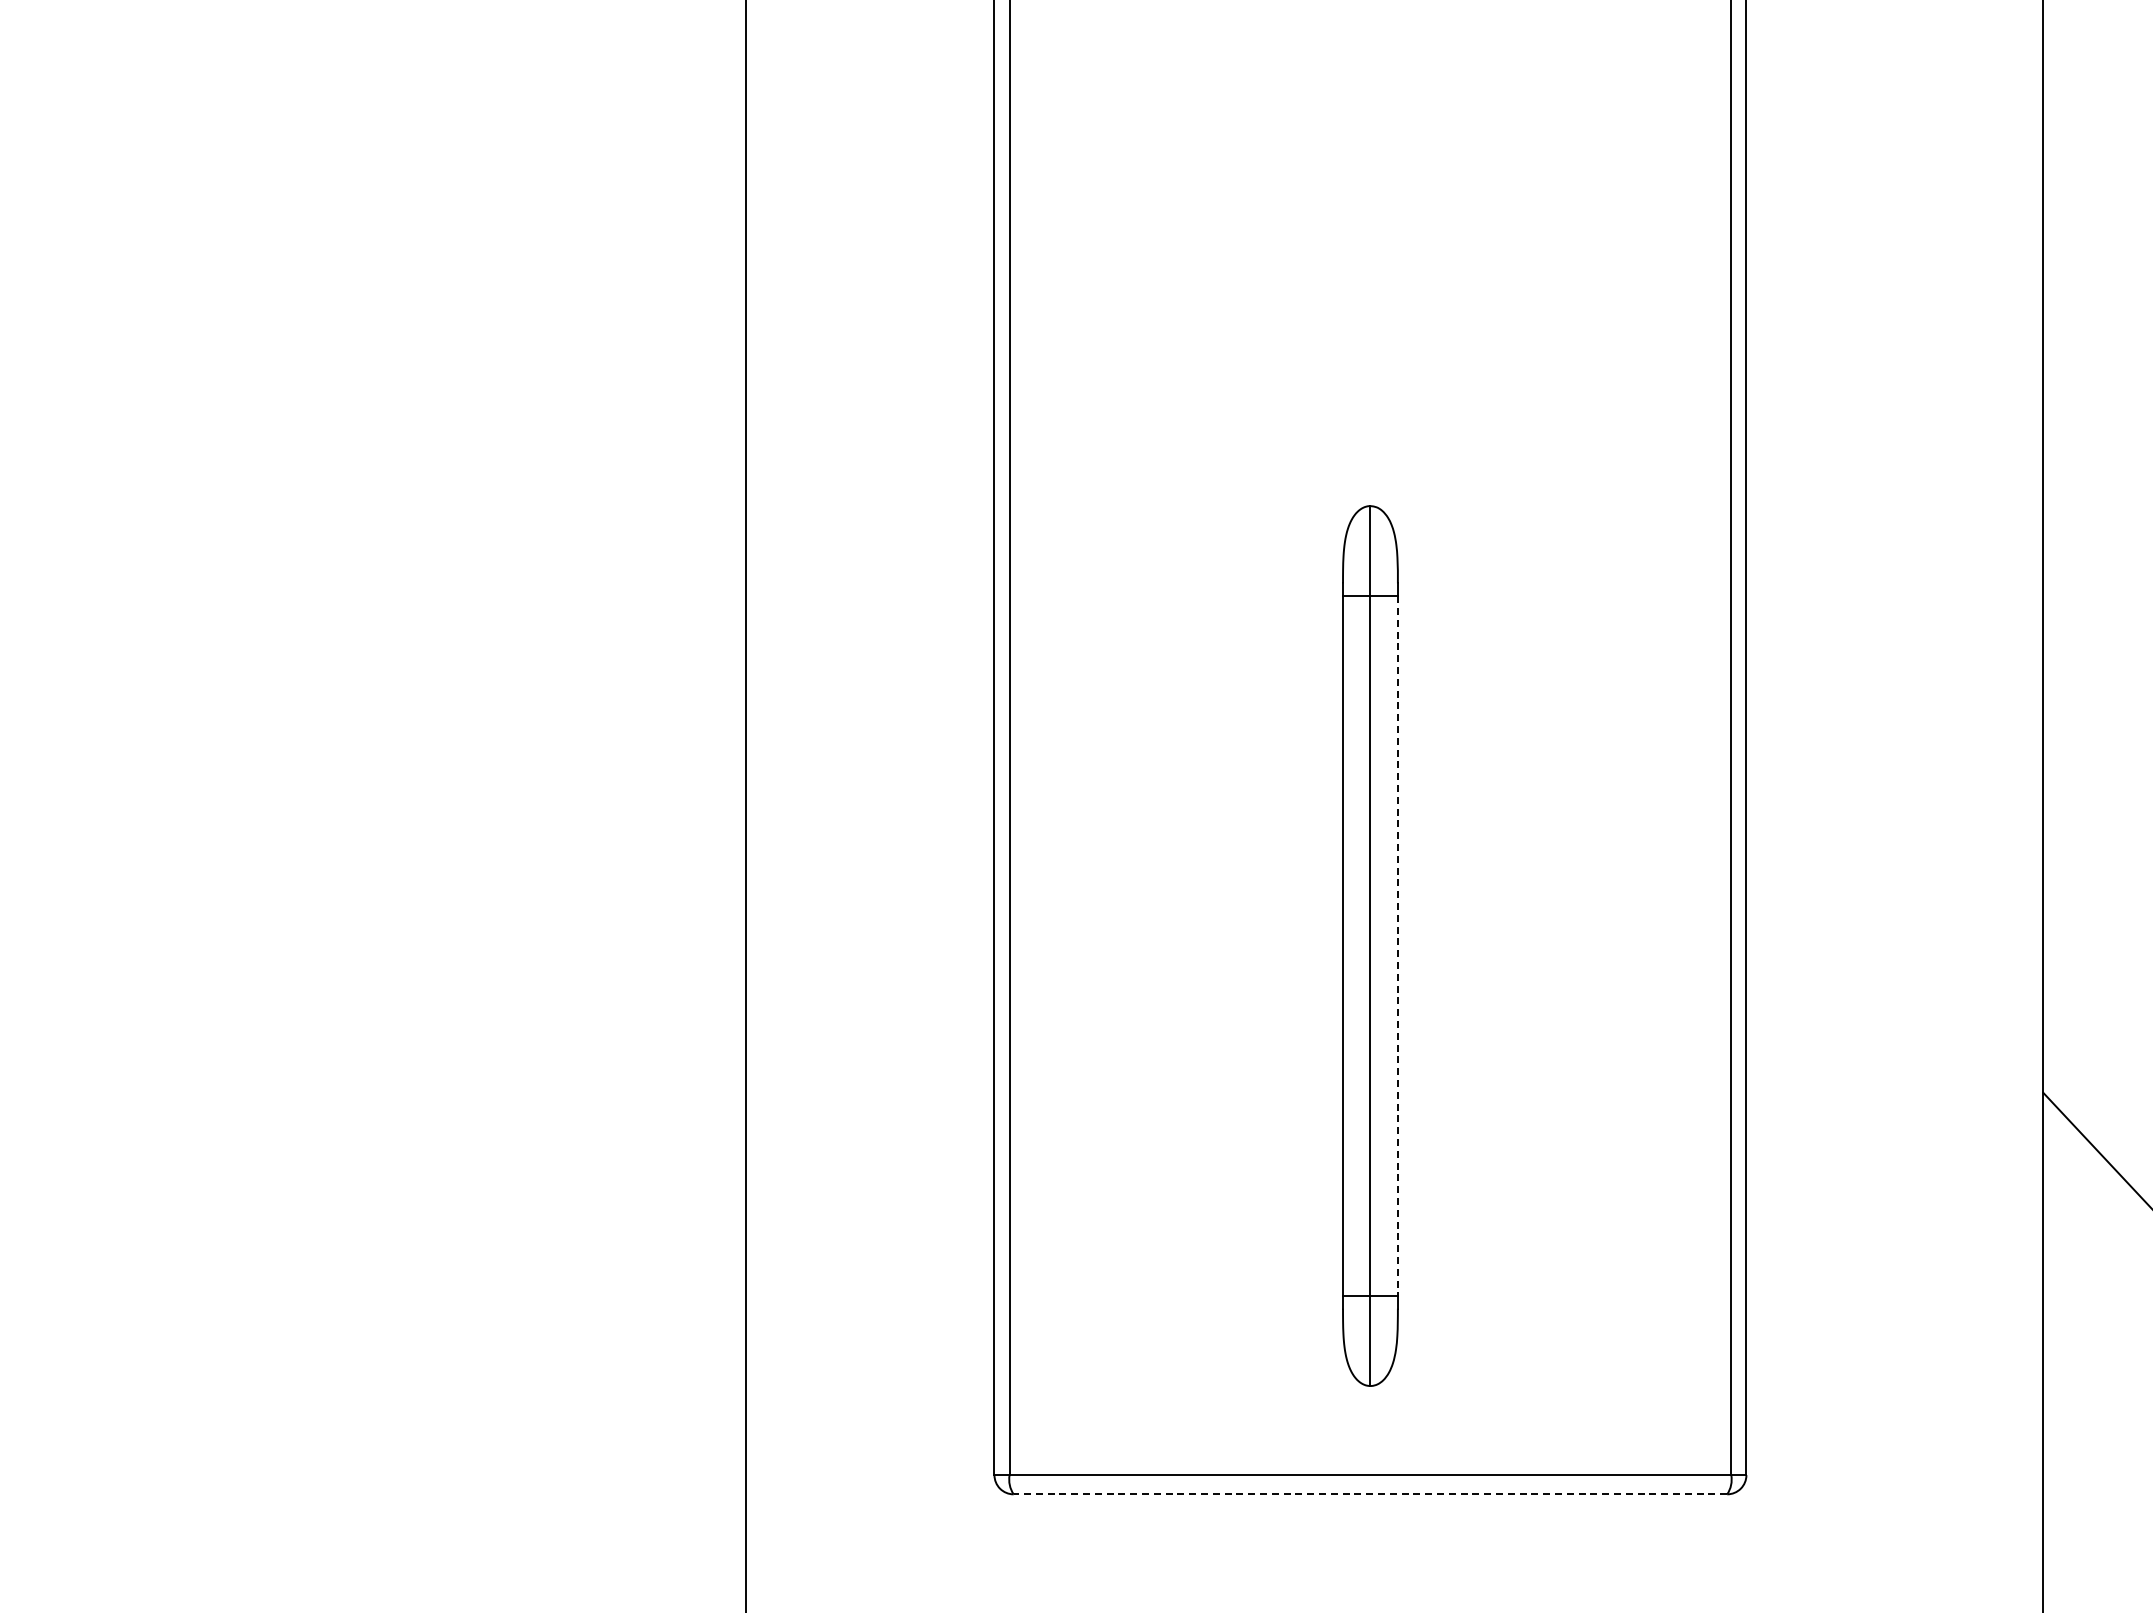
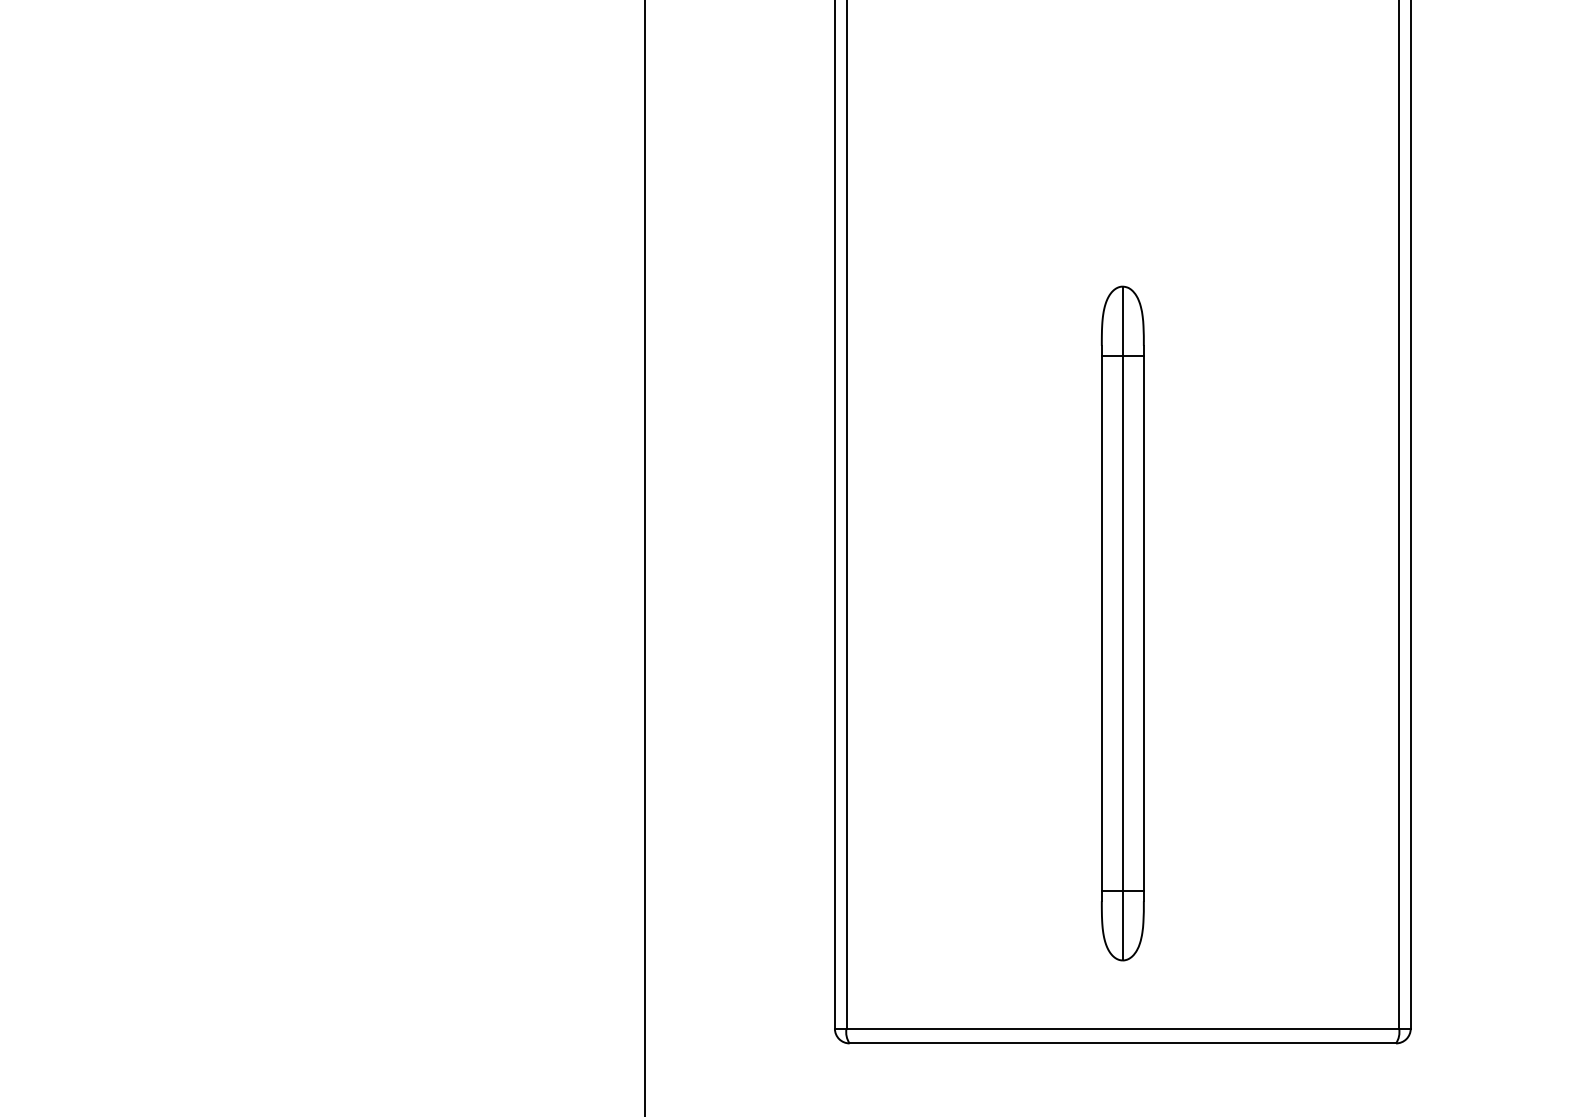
line: (1397, 946) -> (1143, 623), dashed -> solid
line: (1370, 1494) -> (1122, 1043), dashed -> solid

